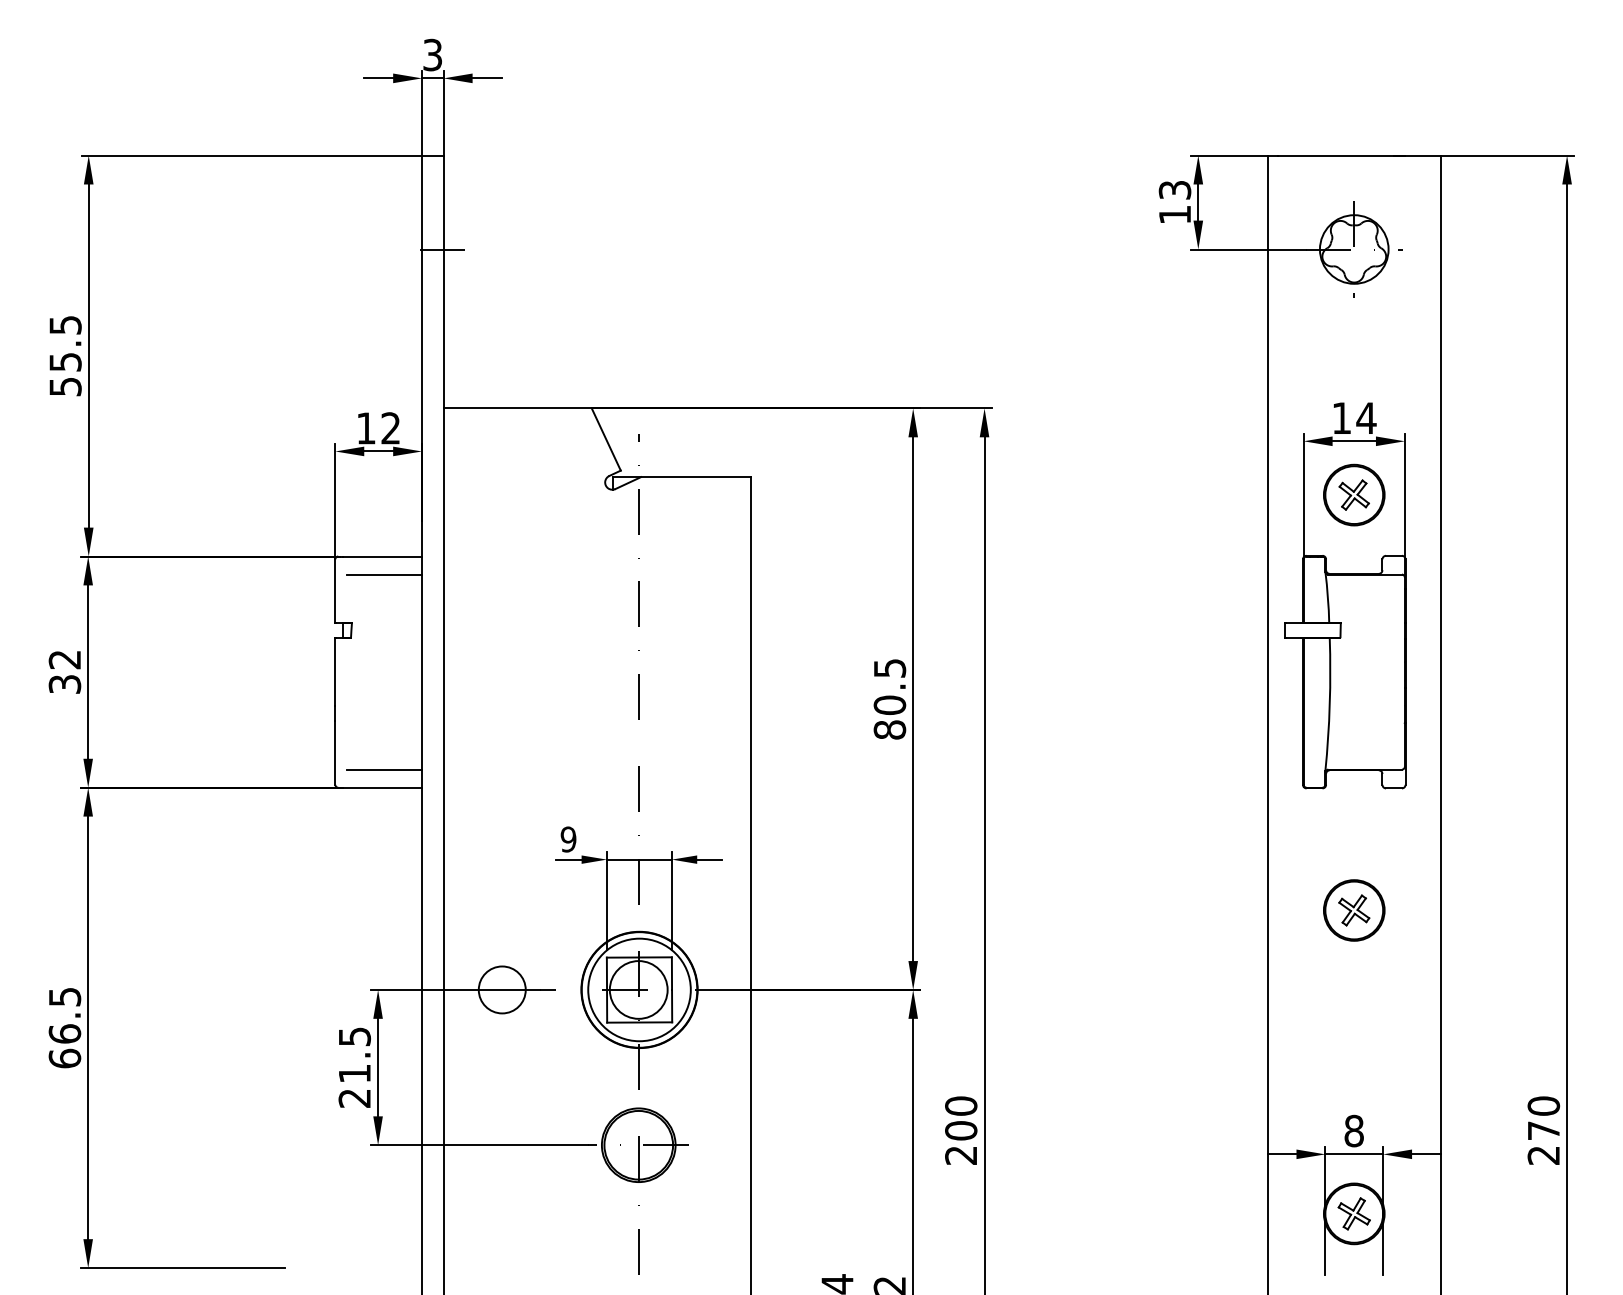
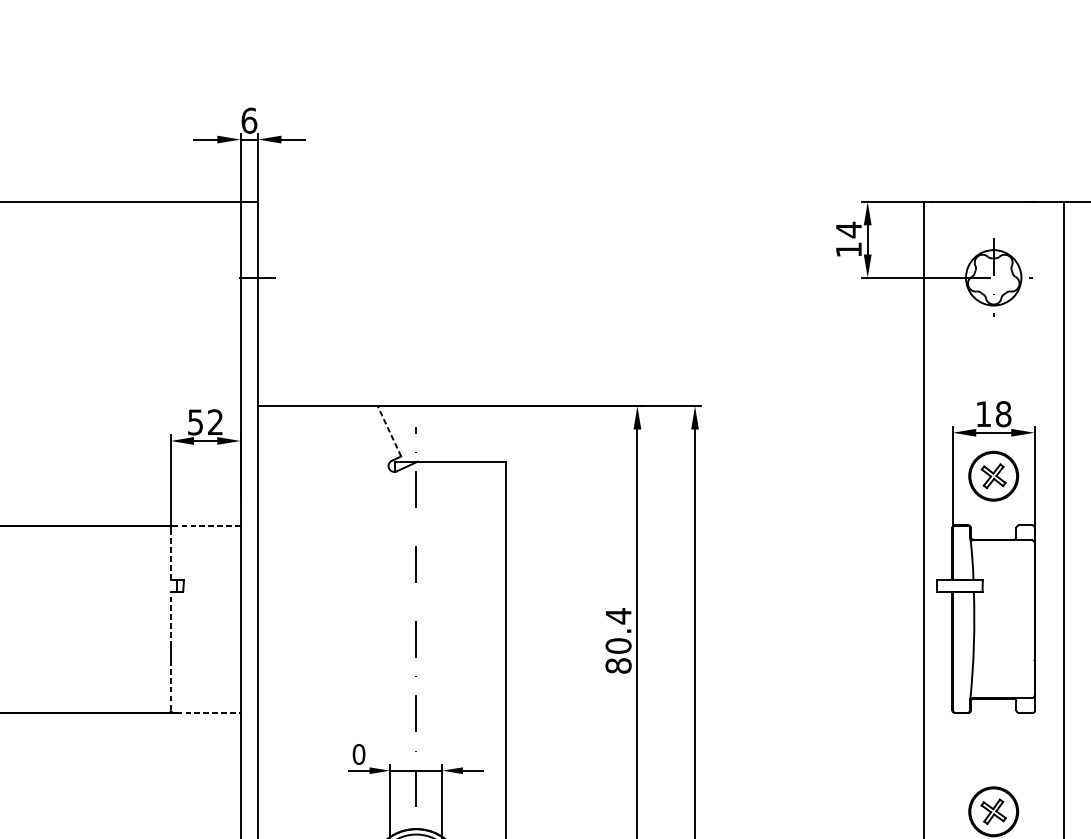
text: (432, 54) -> (249, 120), 3 -> 6
text: (1174, 190) -> (848, 230), 13 -> 14
text: (1366, 418) -> (1003, 414), 14 -> 18
text: (366, 428) -> (195, 422), 12 -> 52
line: (606, 439) -> (389, 431), solid -> dashed
line: (382, 556) -> (208, 525), solid -> dashed
line: (384, 574) -> (210, 540), removed
line: (335, 591) -> (170, 554), solid -> dashed
text: (890, 668) -> (619, 616), 80.5 -> 80.4
line: (335, 672) -> (170, 619), solid -> dashed
line: (335, 753) -> (170, 684), solid -> dashed
line: (384, 769) -> (210, 697), removed
line: (382, 787) -> (208, 712), solid -> dashed
text: (568, 839) -> (358, 754), 9 -> 0

